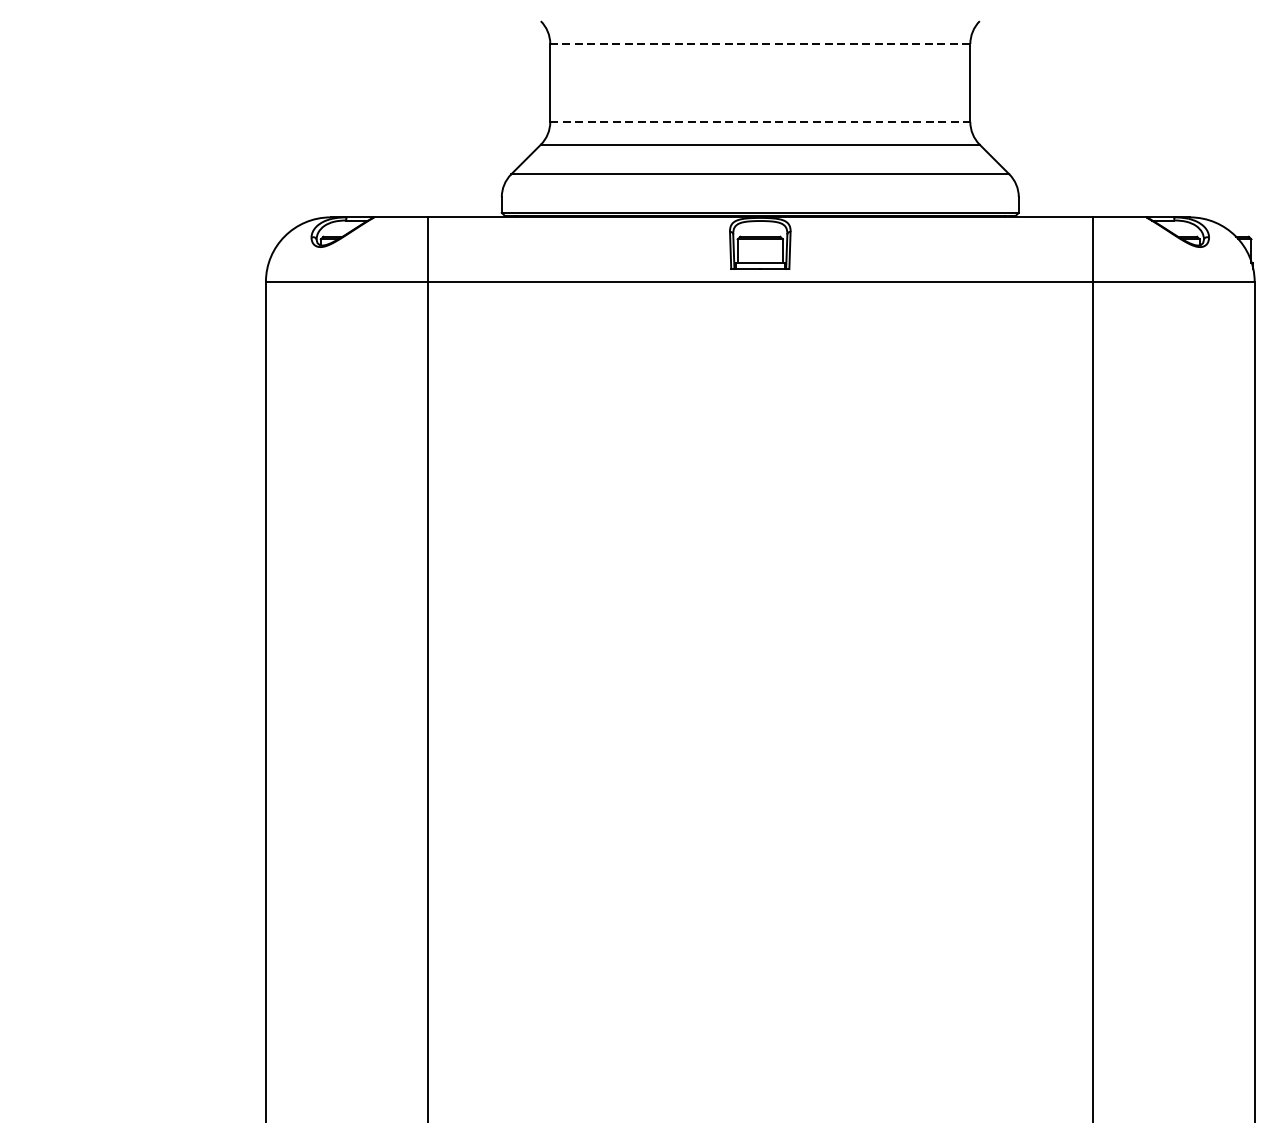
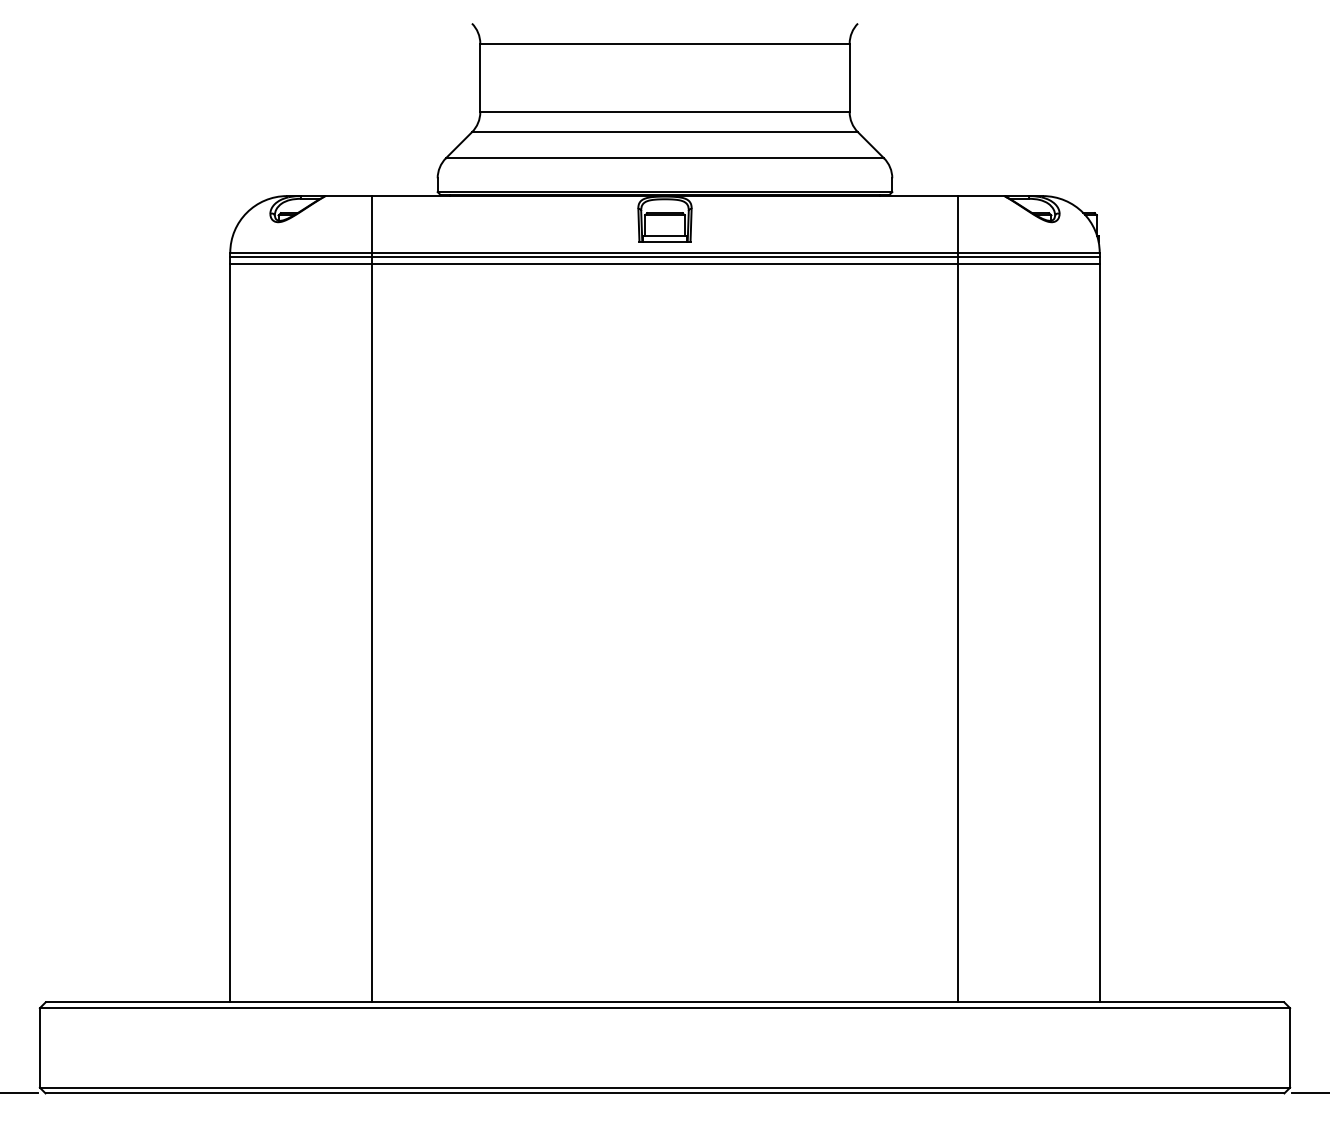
line: (759, 43) -> (664, 43), dashed -> solid
line: (759, 122) -> (664, 112), dashed -> solid
line: (759, 287) -> (664, 257), added
line: (759, 295) -> (664, 264), added

